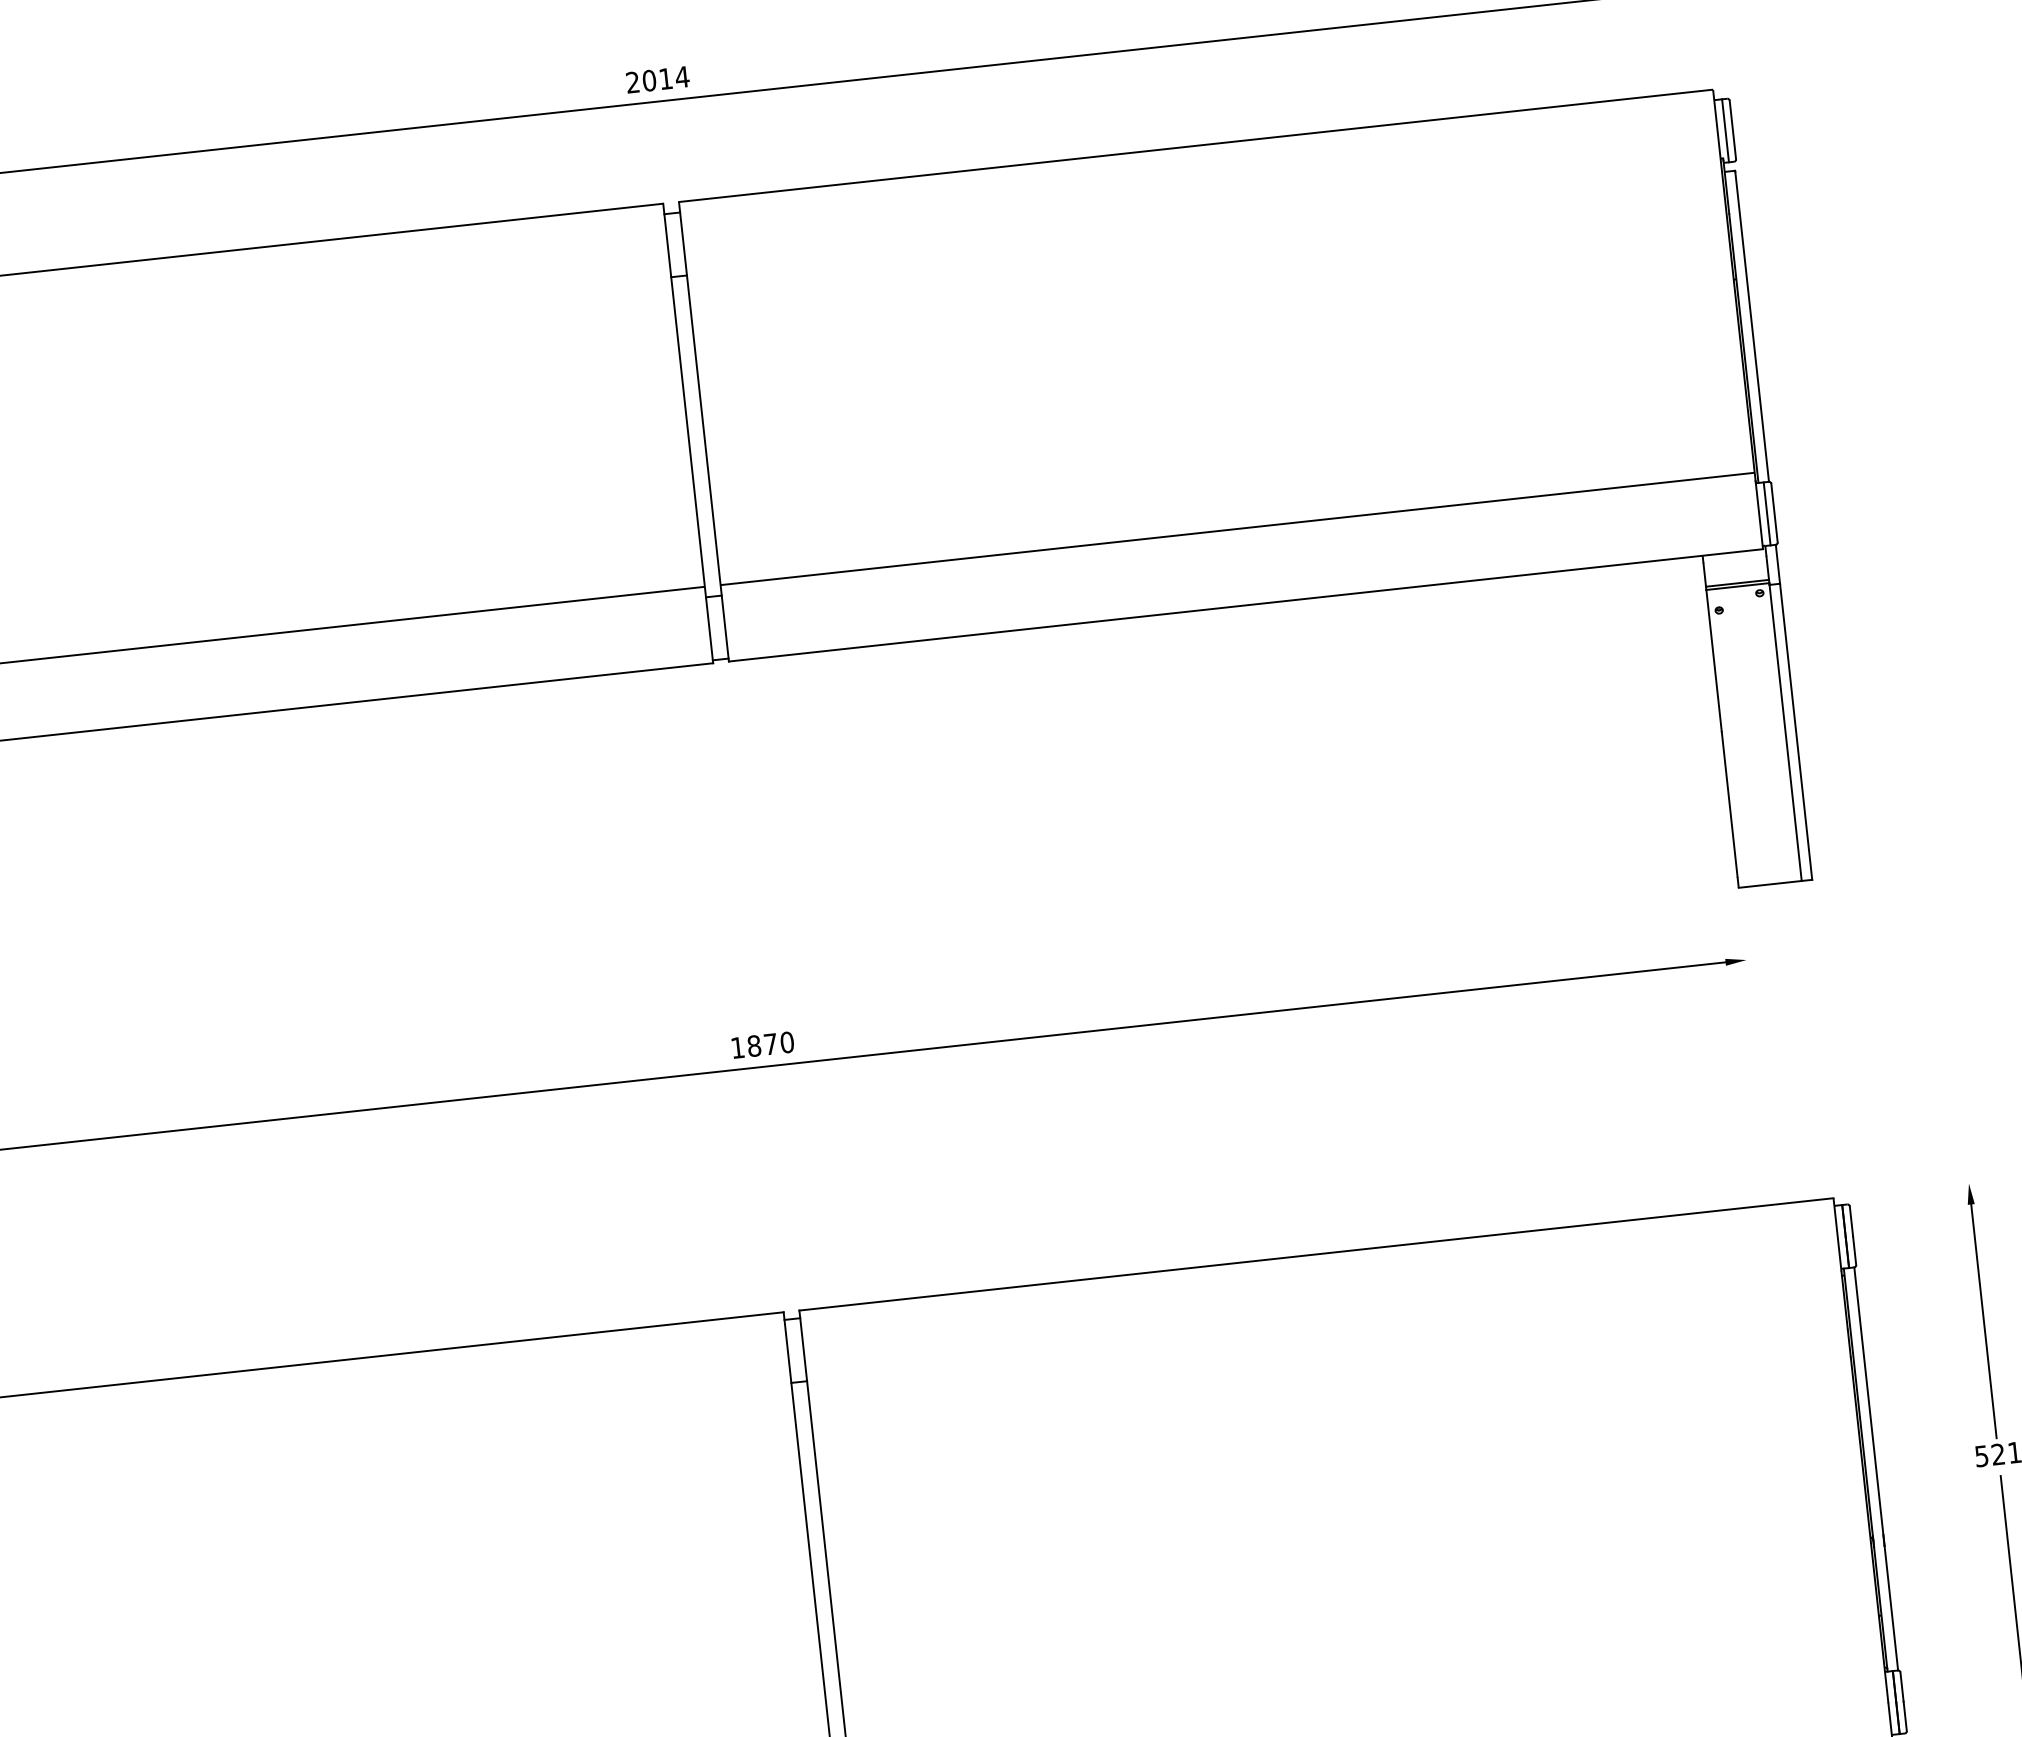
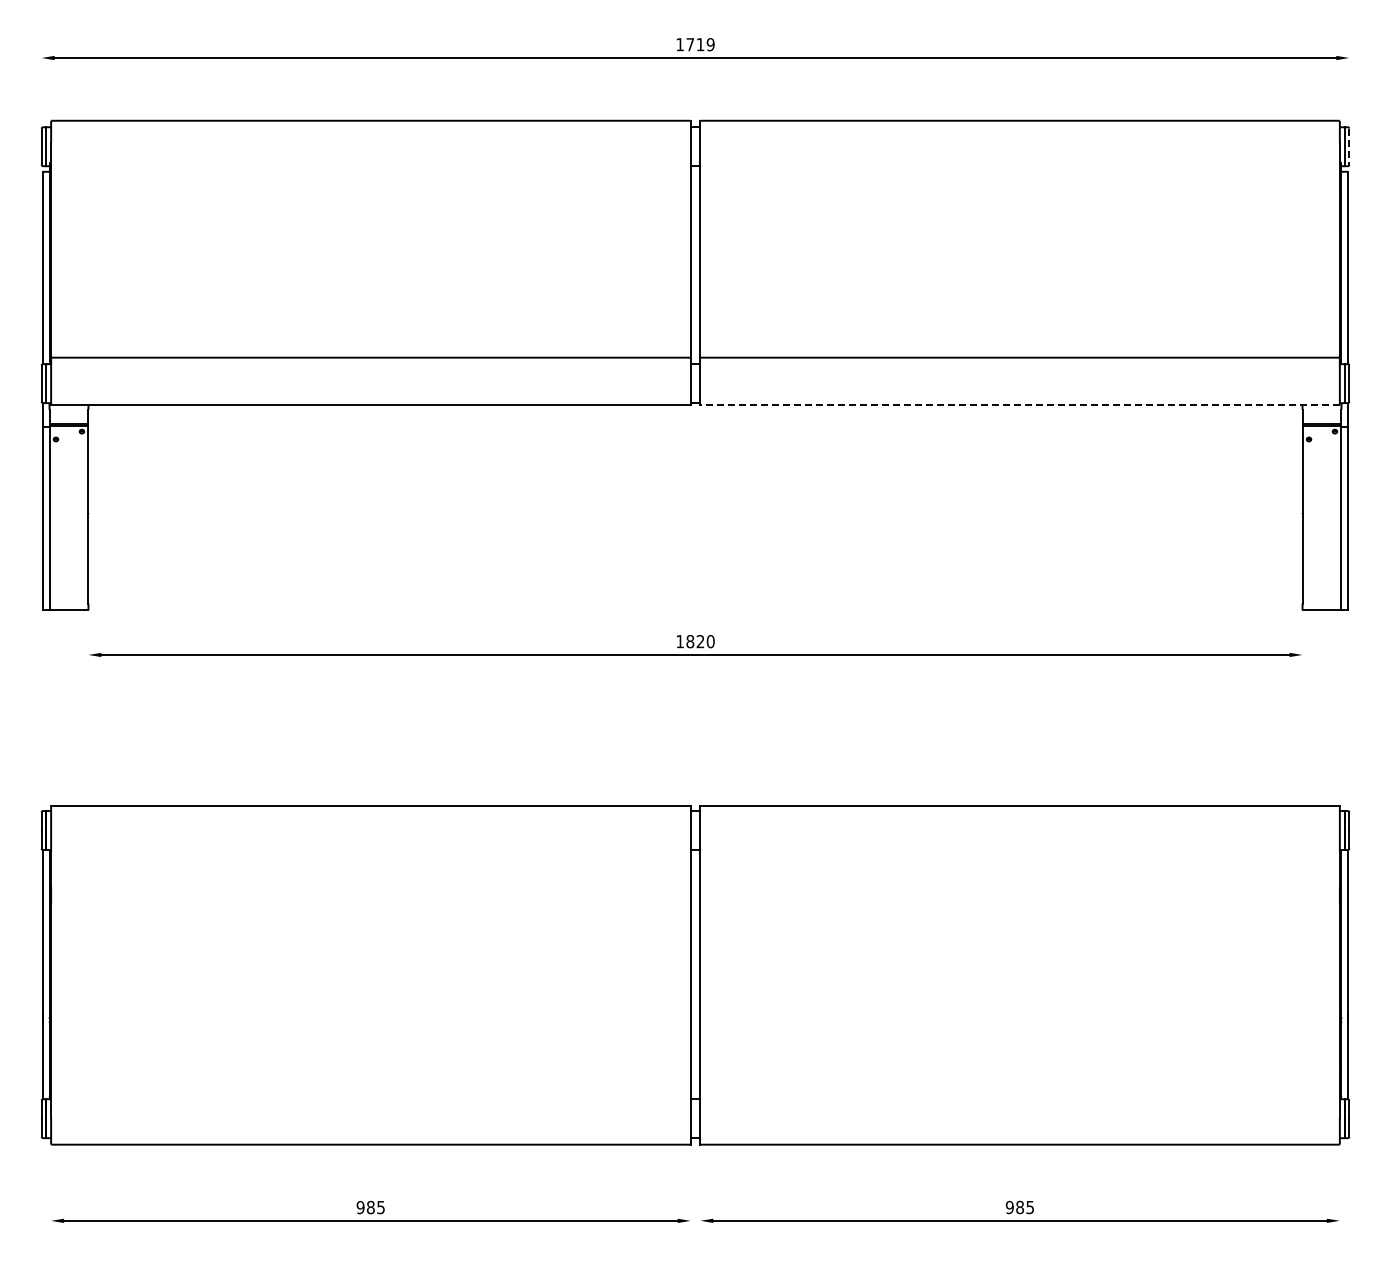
text: (657, 79) -> (695, 44), 2014 -> 1719
line: (1733, 131) -> (1349, 147), solid -> dashed
line: (1246, 604) -> (1020, 404), solid -> dashed
text: (770, 1044) -> (700, 641), 1870 -> 1820

